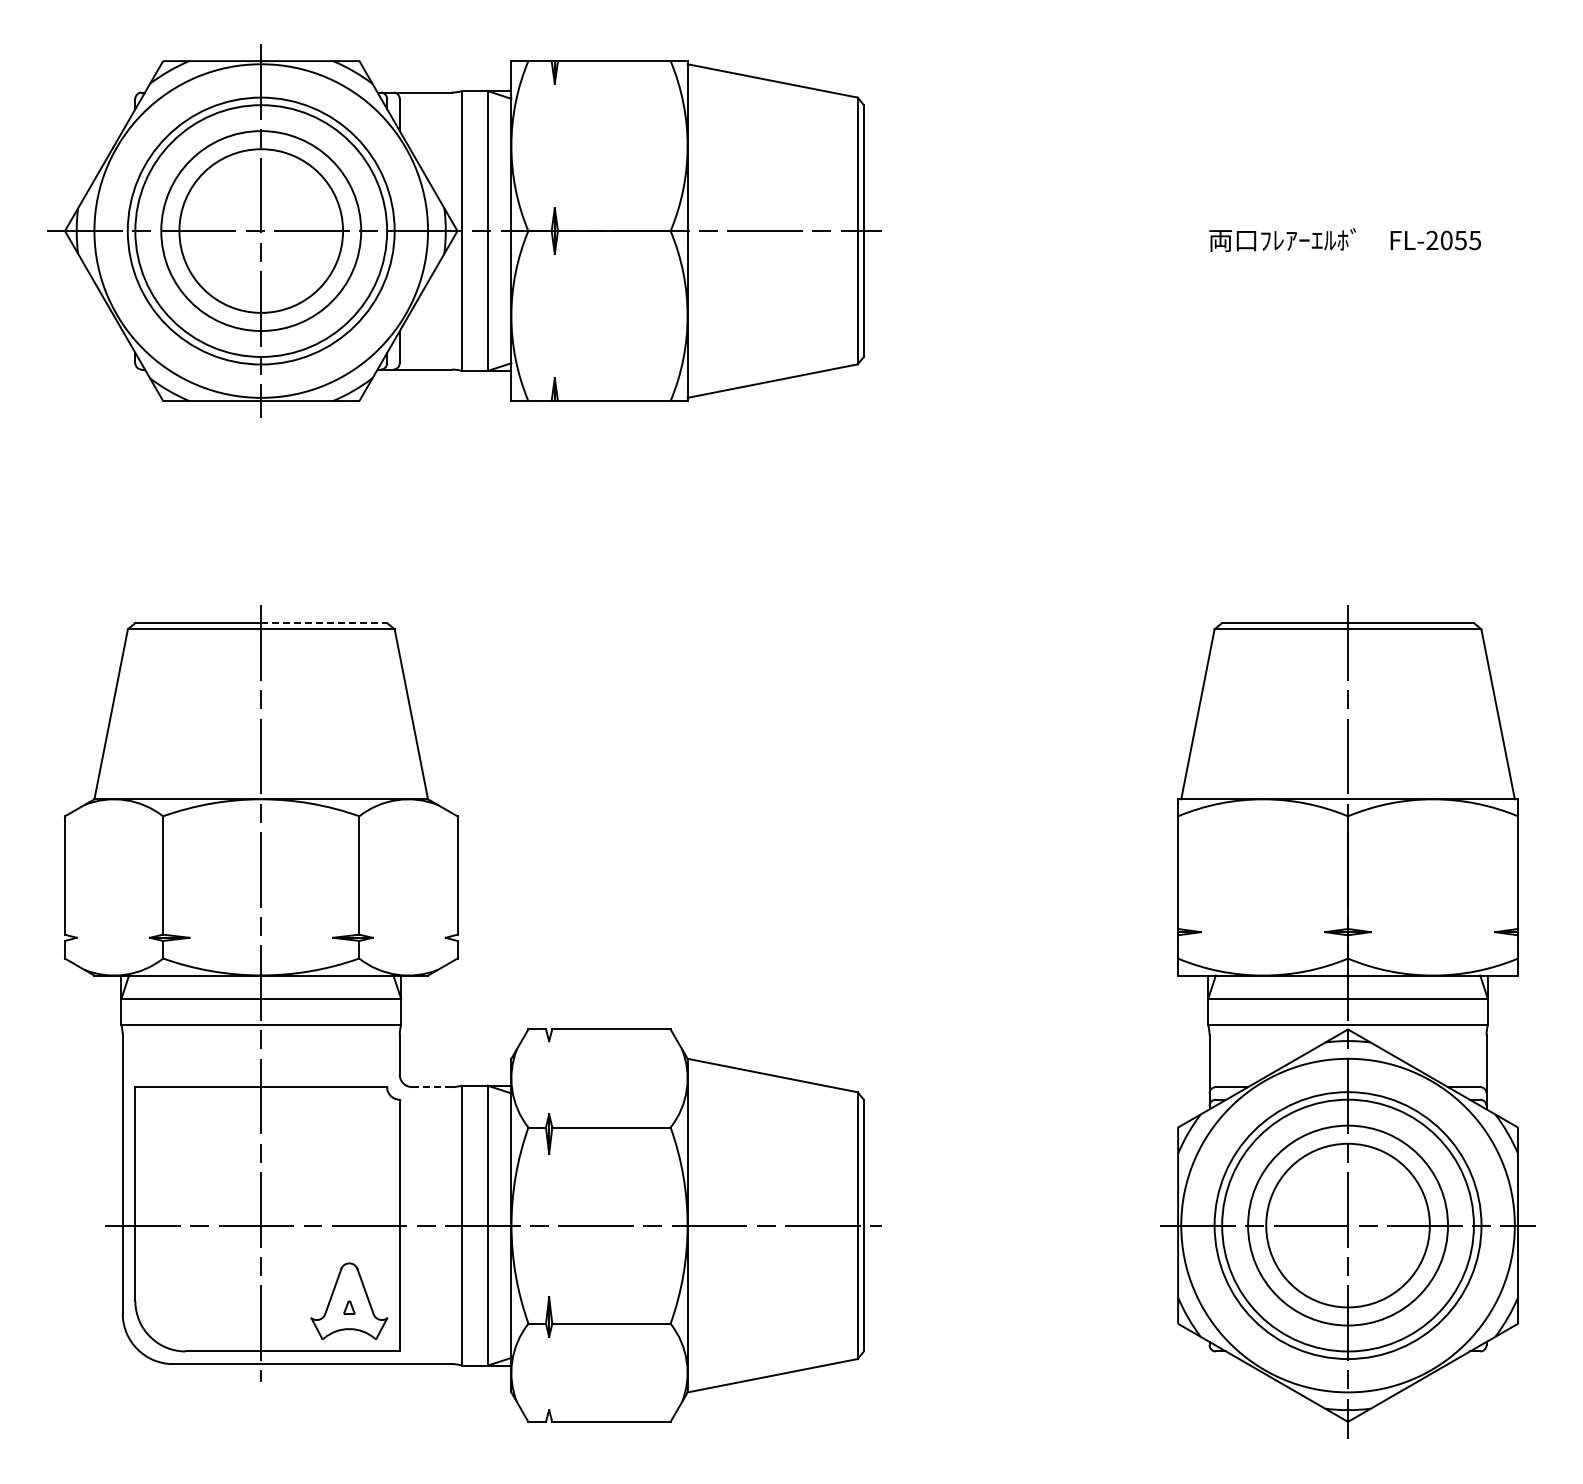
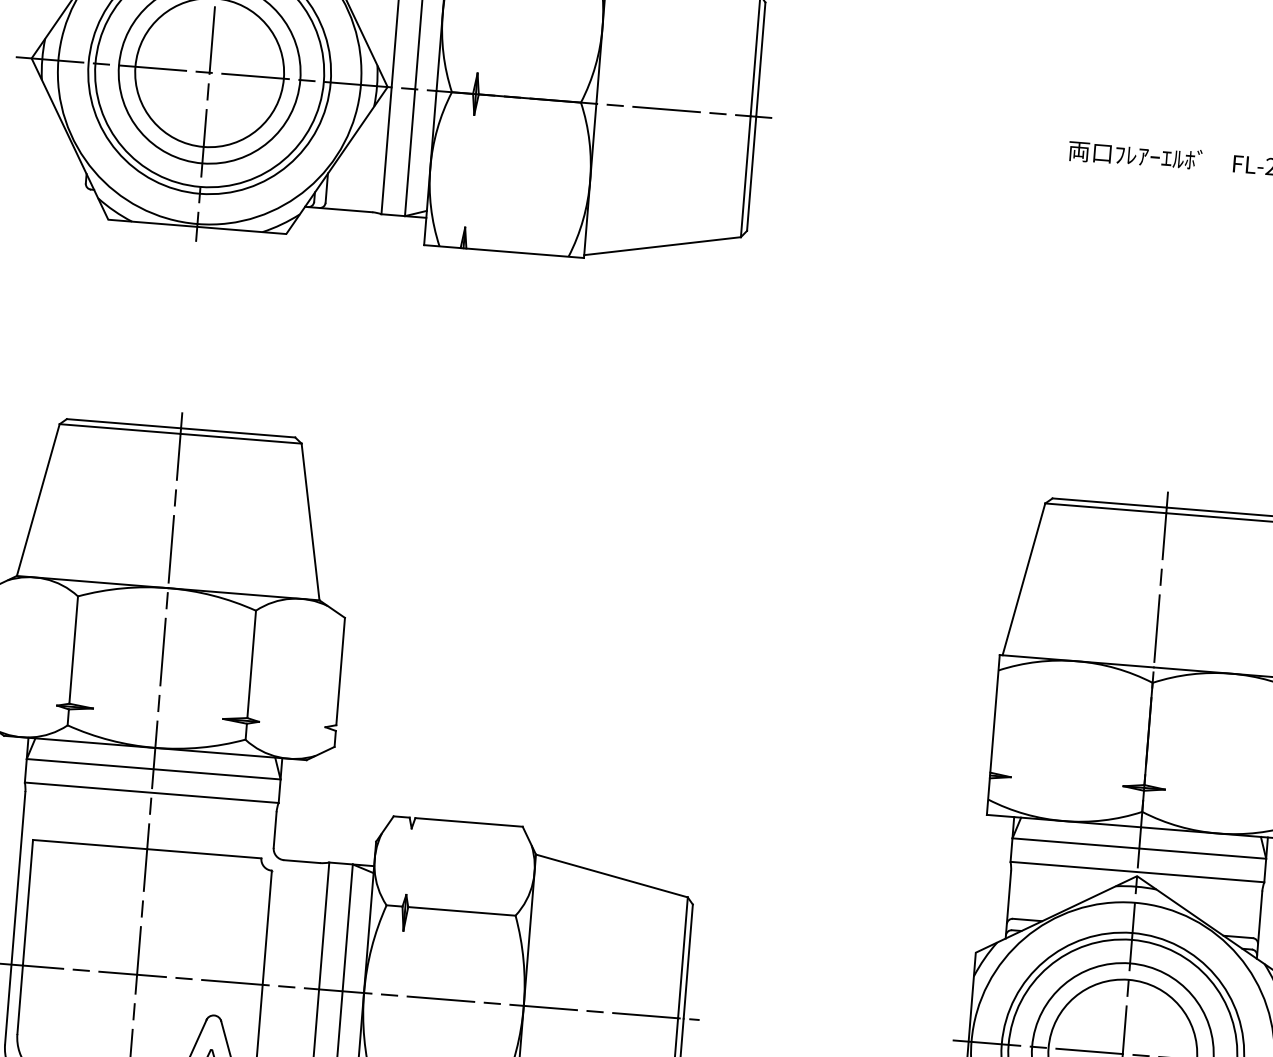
line: (324, 623) -> (238, 433), dashed -> solid
line: (432, 1087) -> (302, 862), dashed -> solid

